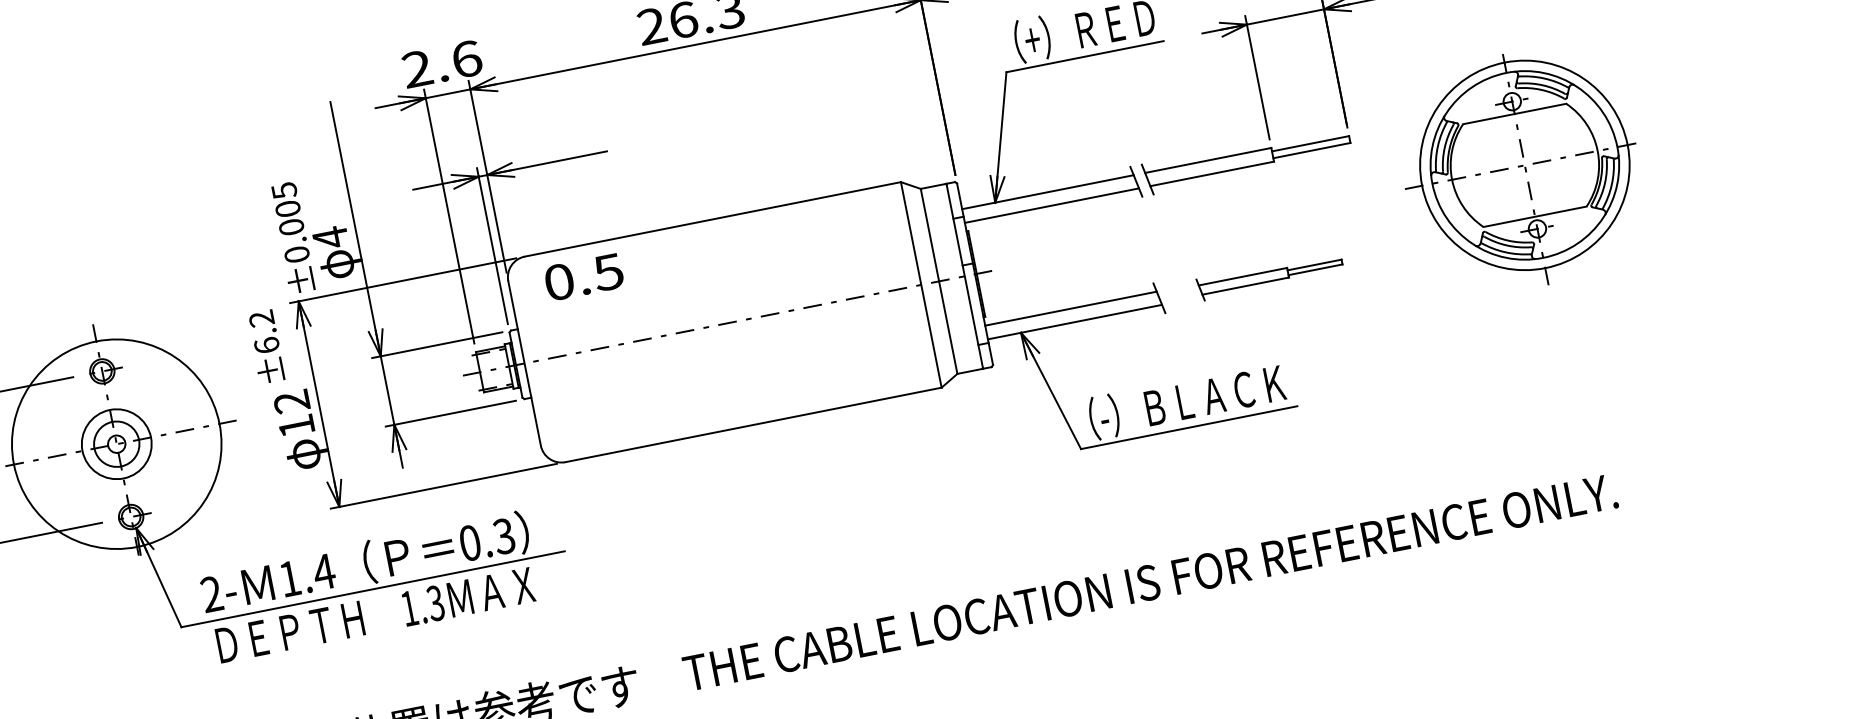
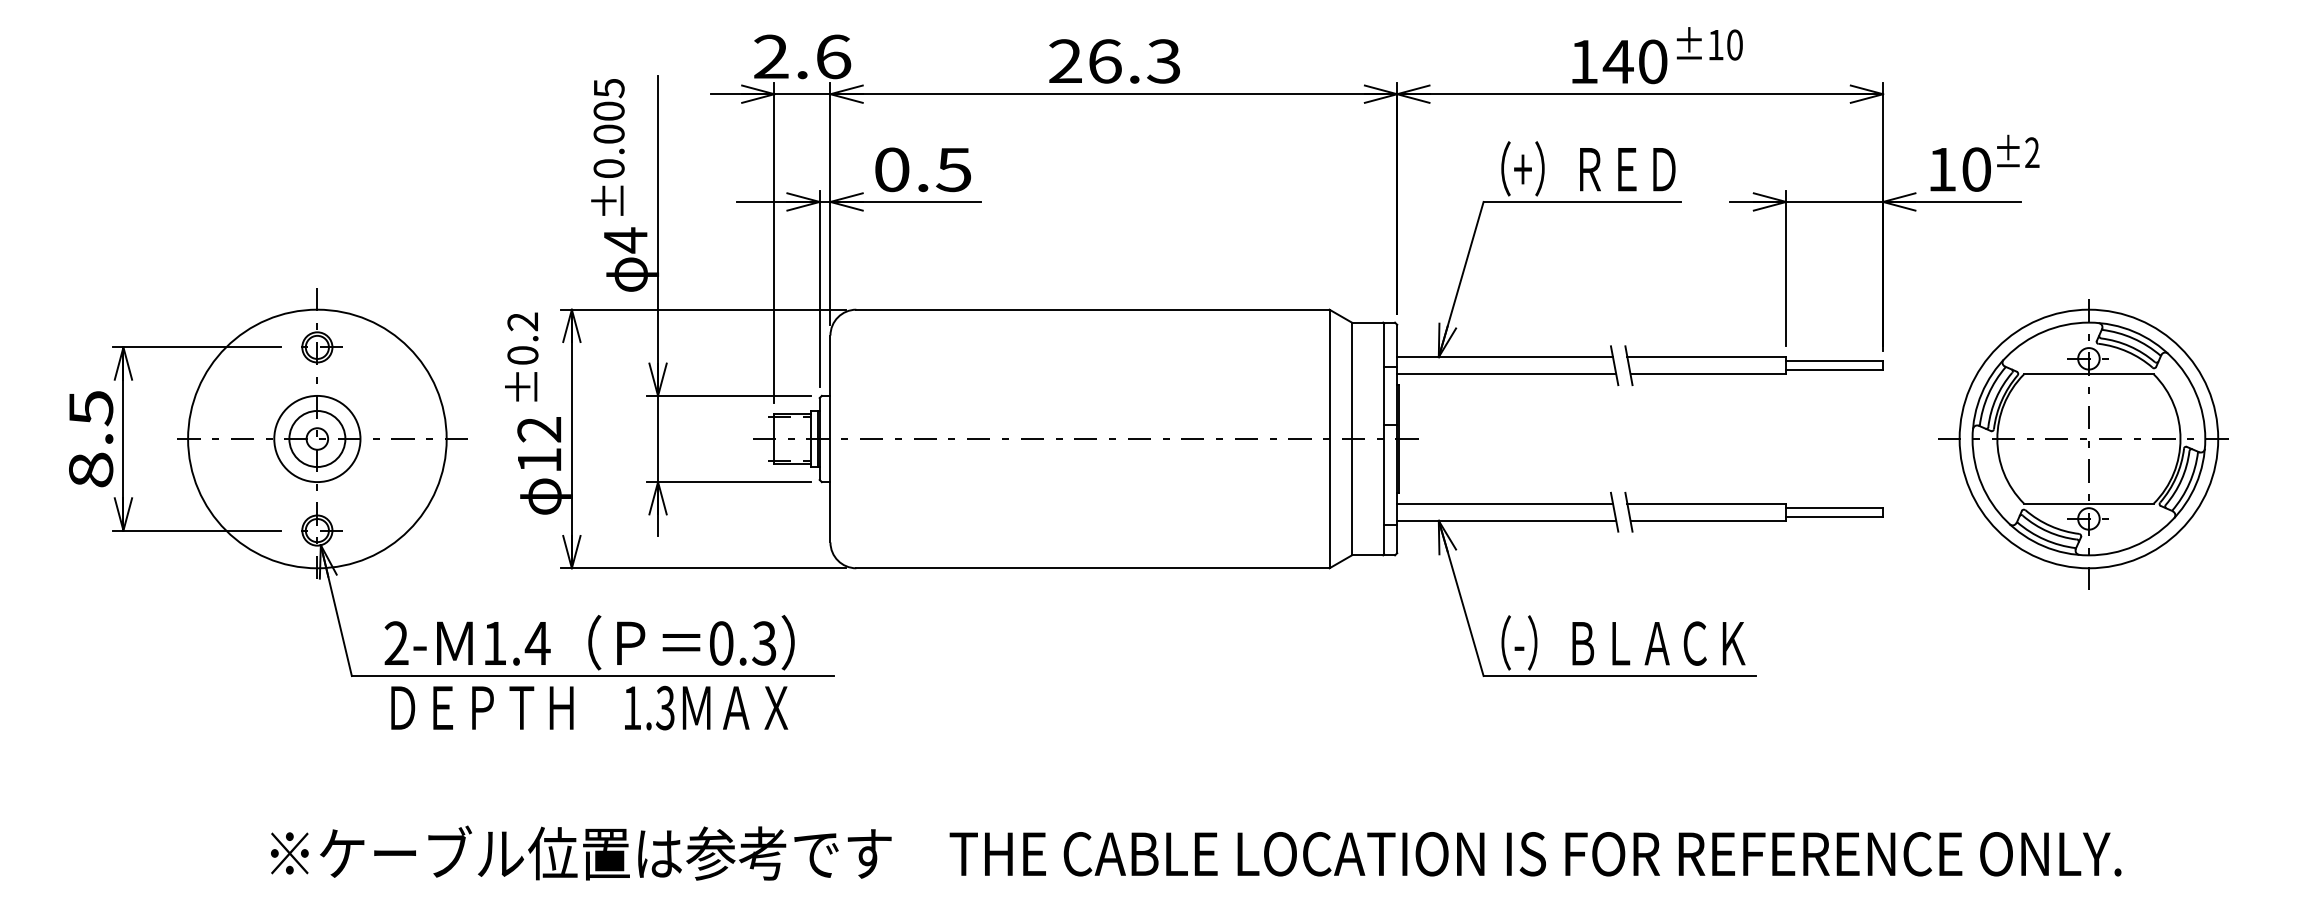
text: (292, 238) -> (607, 147), moved
part: (1269, 275) -> (1753, 511), size x1.43
text: (583, 277) -> (922, 169), moved
text: (266, 345) -> (522, 355), ±6.2 -> ±0.2

